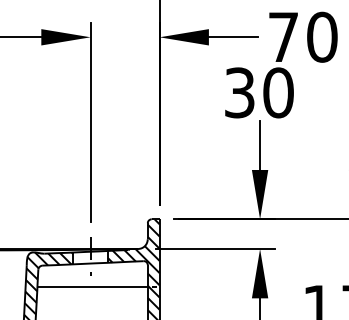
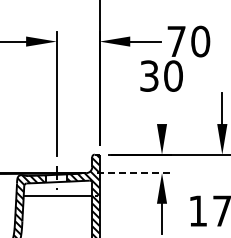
line: (260, 144) -> (162, 108), removed
line: (215, 249) -> (134, 173), solid -> dashed

